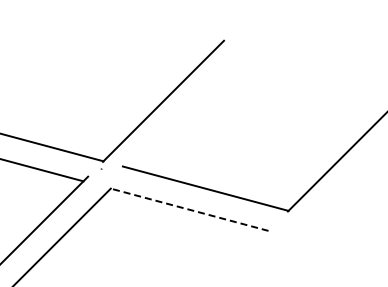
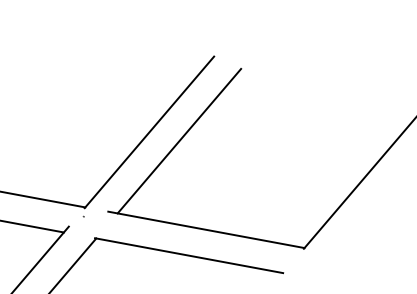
line: (188, 110) -> (179, 140), added
line: (188, 209) -> (188, 255), dashed -> solid

